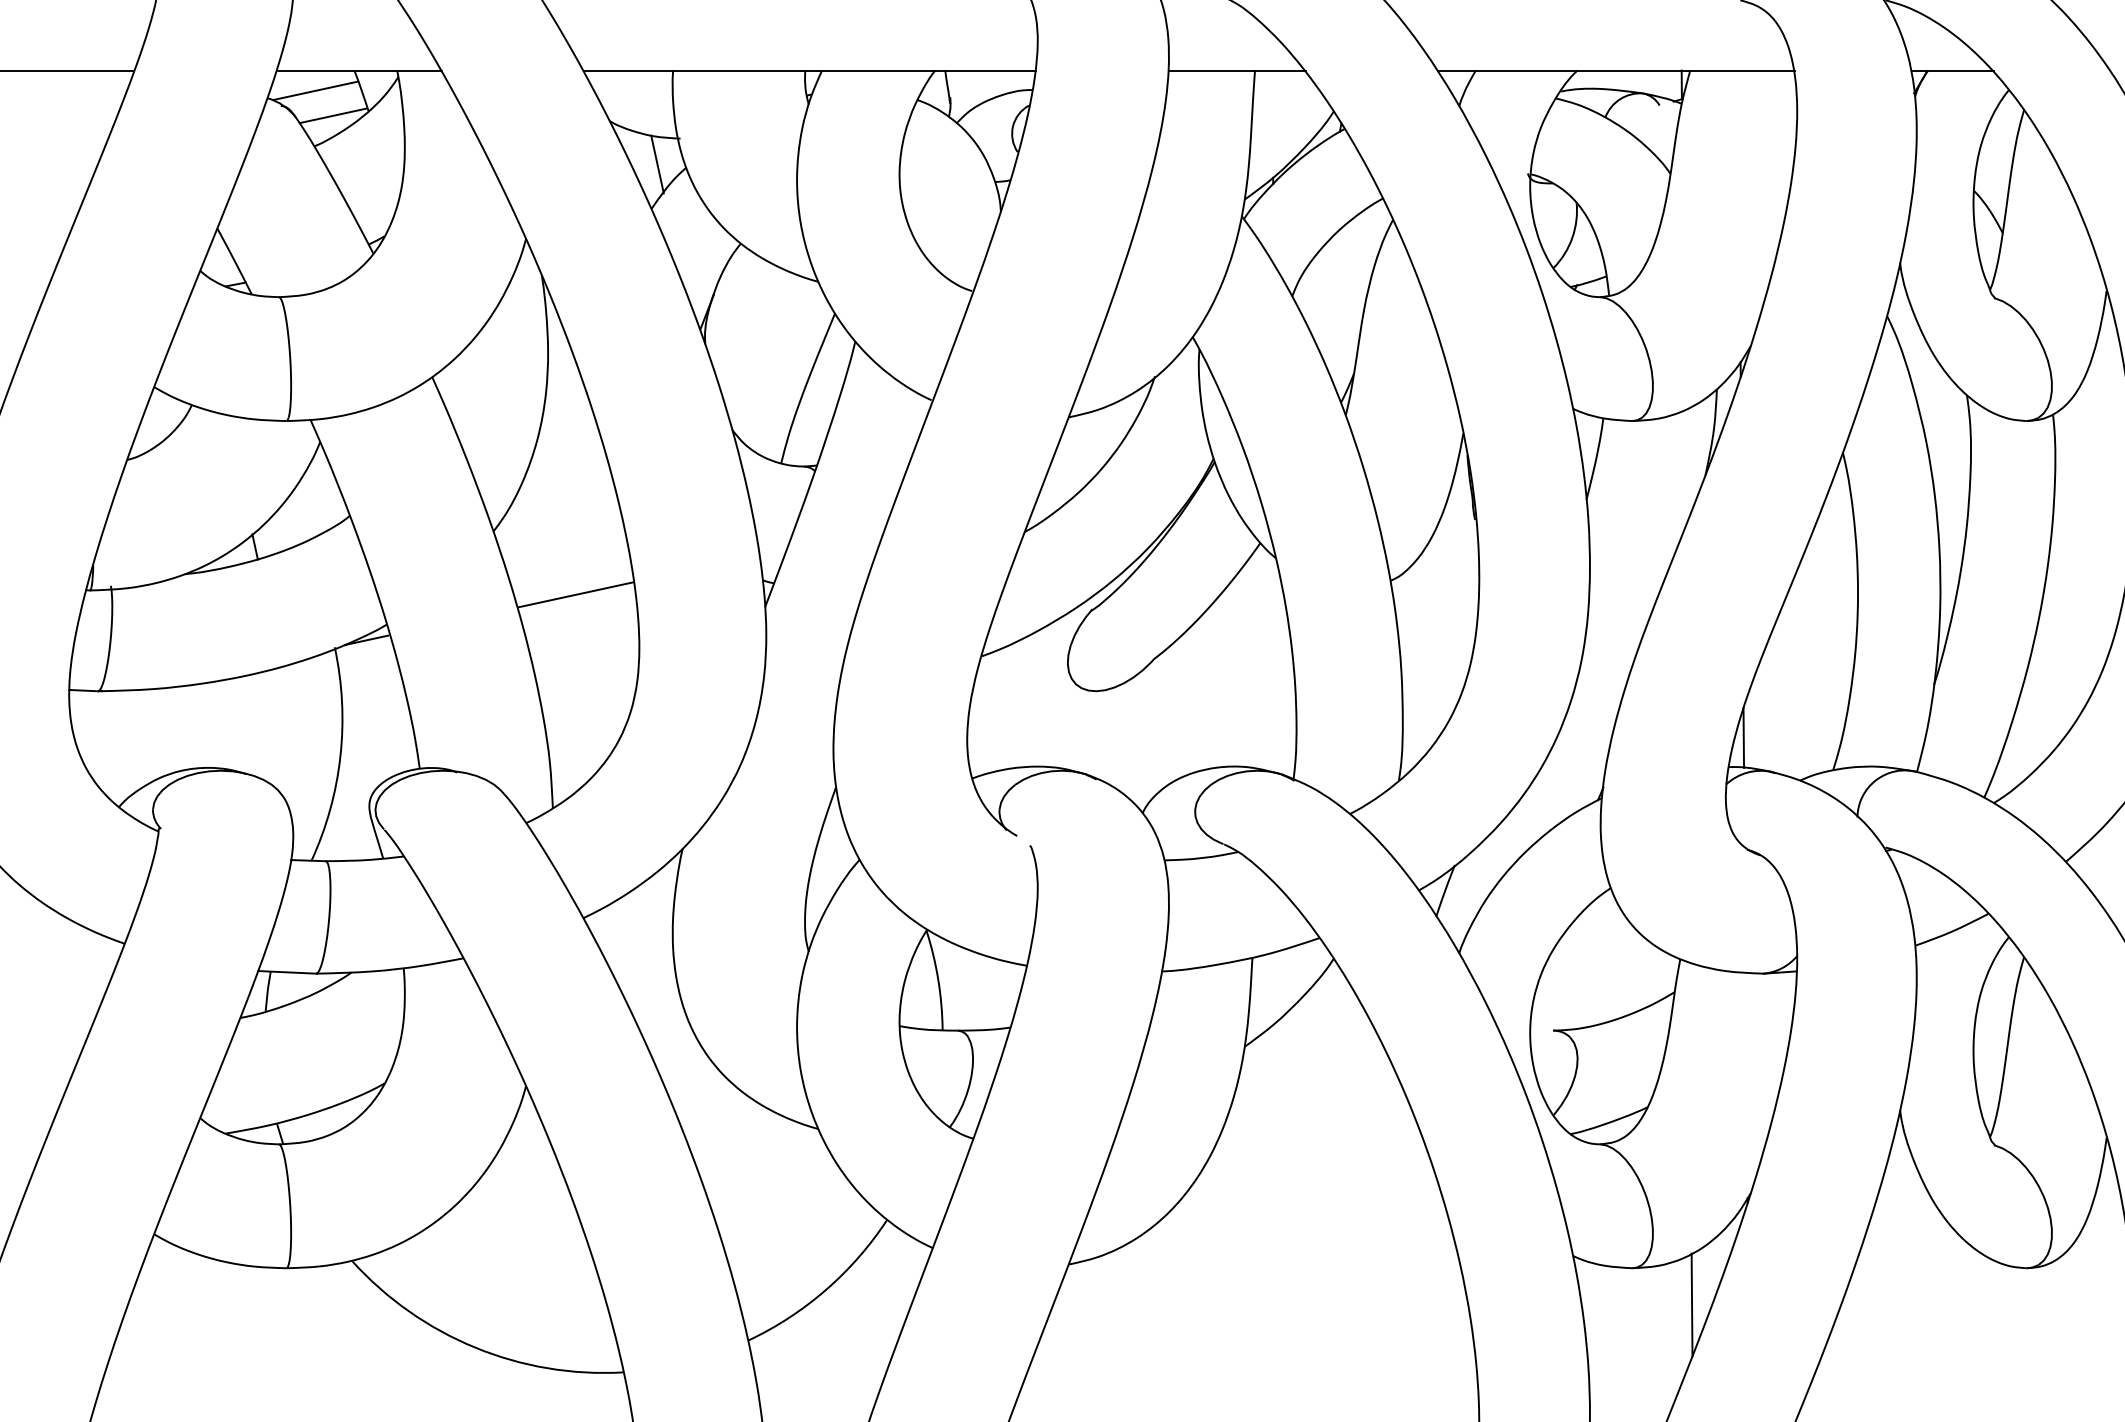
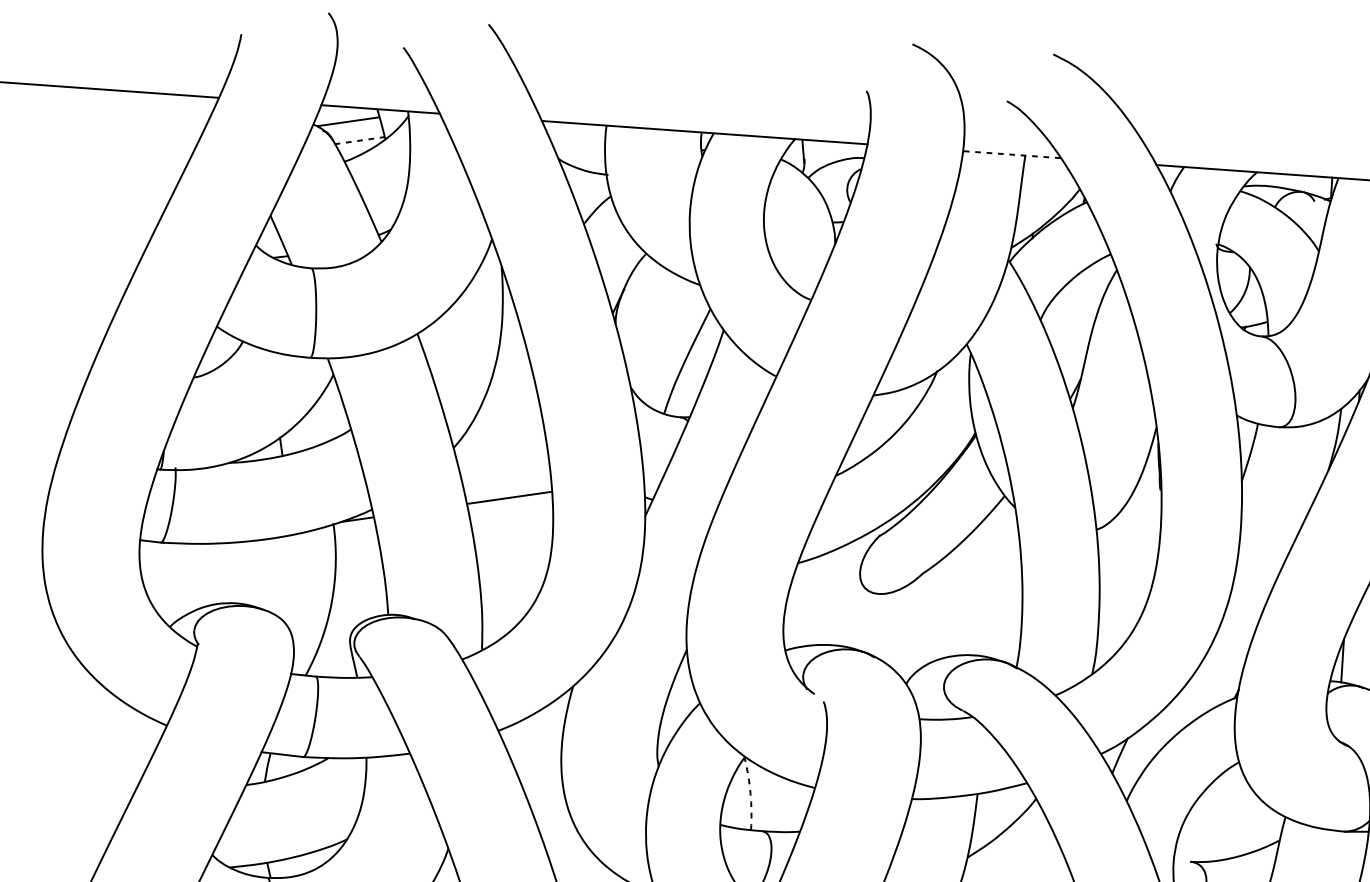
line: (1238, 70) -> (1013, 154), solid -> dashed
line: (332, 115) -> (359, 140), solid -> dashed
line: (657, 164) -> (590, 192), removed
arc: (938, 979) -> (750, 793), solid -> dashed

